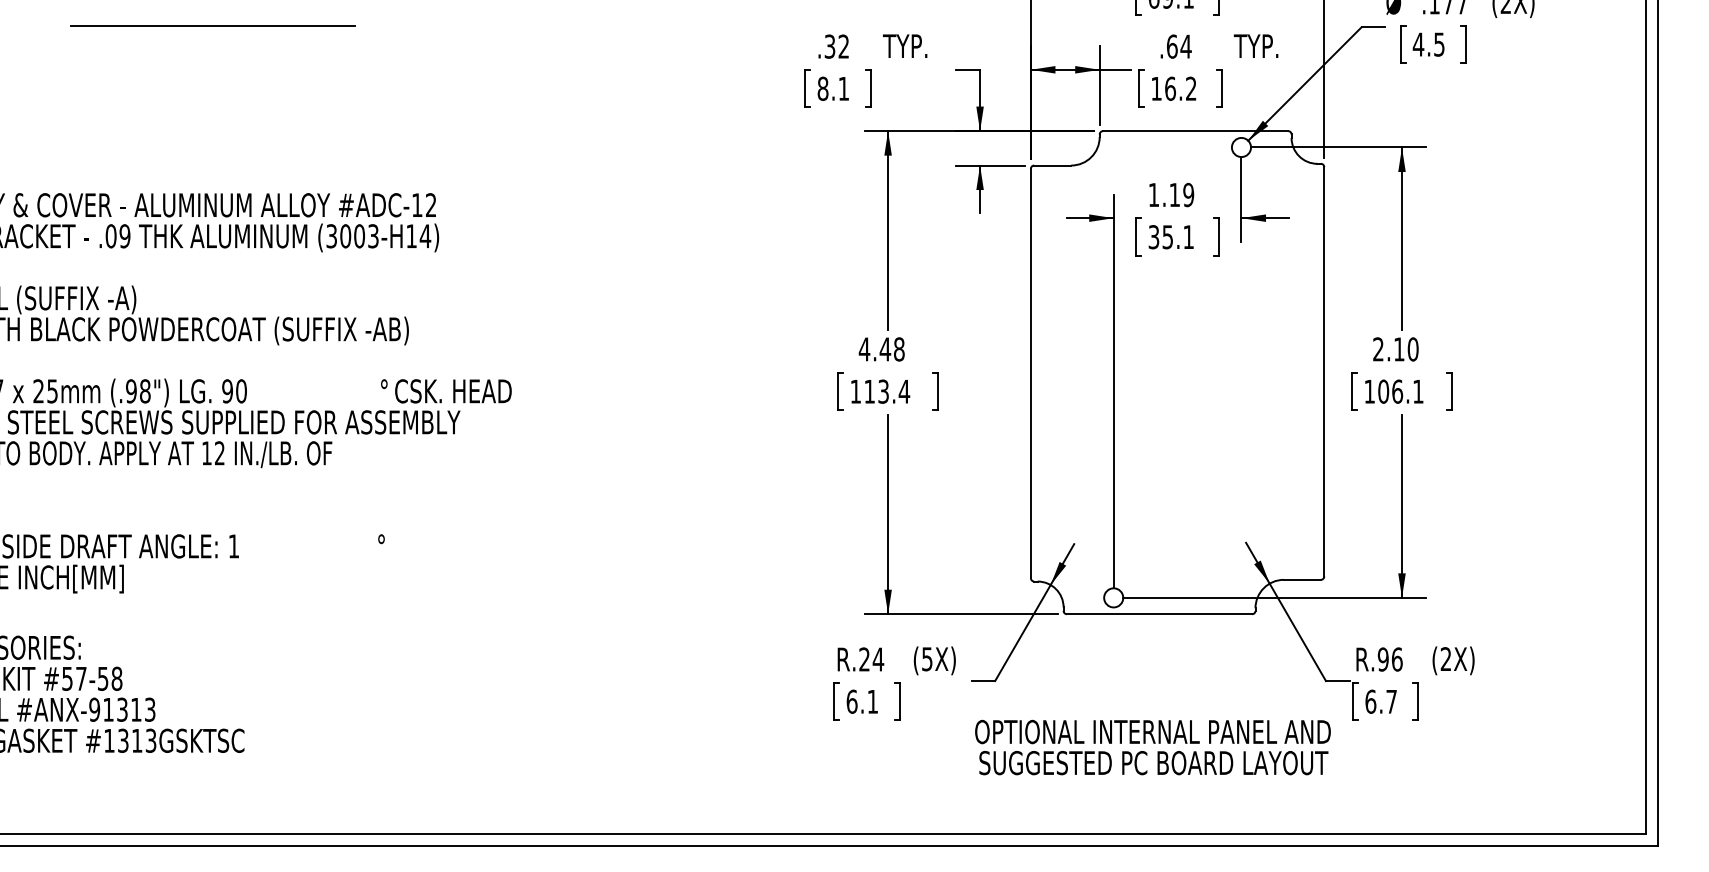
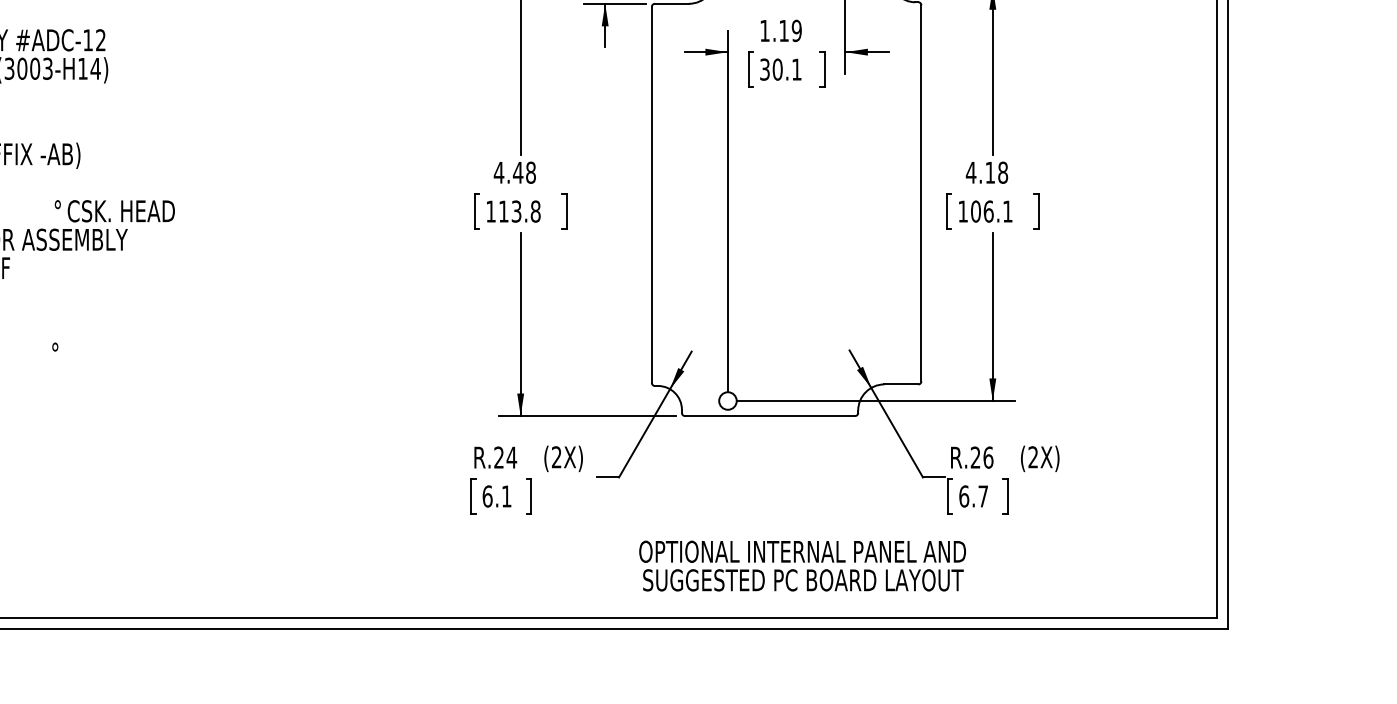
text: (1167, 237) -> (777, 69), 35.1 -> 30.1
text: (1395, 349) -> (986, 172), 2.10 -> 4.18
text: (904, 391) -> (535, 211), 113.4 -> 113.8
text: (927, 659) -> (556, 457), (5X) -> (2X)
text: (1382, 659) -> (974, 457), R.96 -> R.26
text: (1152, 747) -> (802, 566), moved

